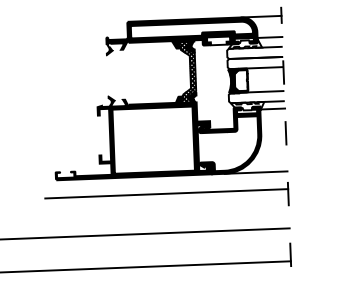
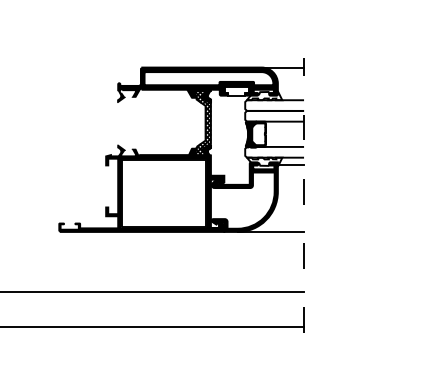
line: (269, 37) -> (290, 89), removed
line: (166, 193) -> (175, 250), removed

